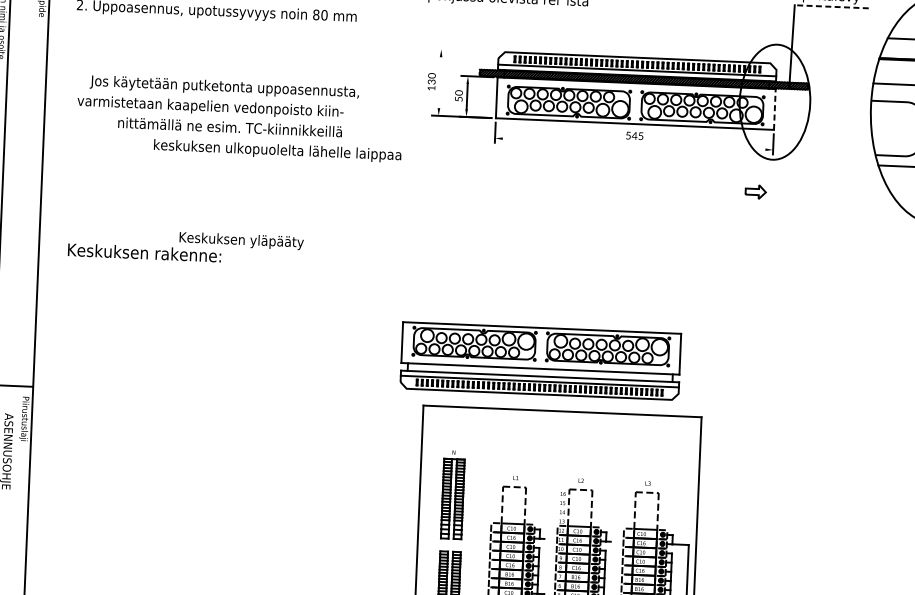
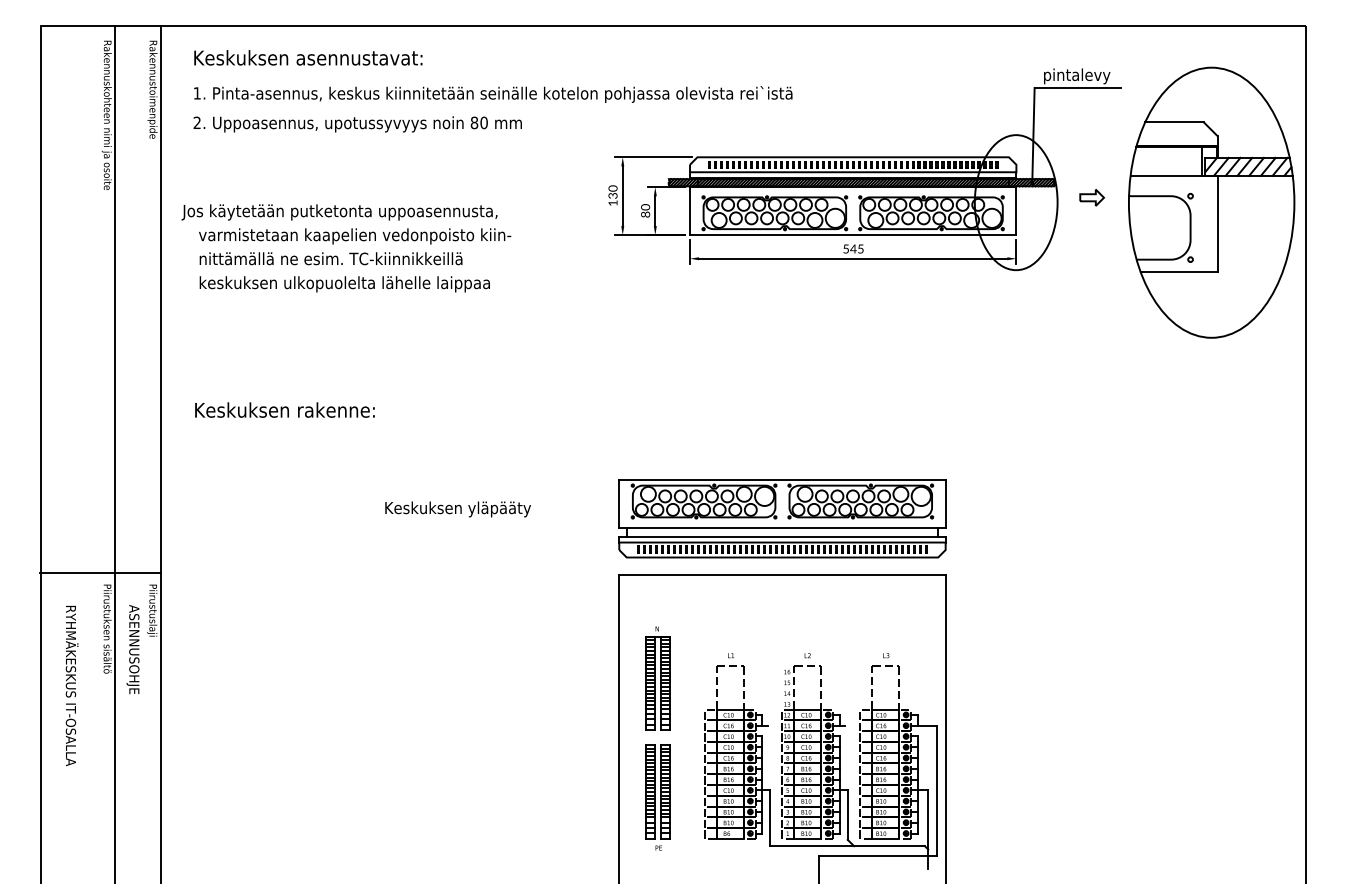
line: (831, 7) -> (1077, 88), dashed -> solid
line: (467, 50) -> (653, 157), added
line: (439, 82) -> (622, 196), added
text: (224, 87) -> (339, 212), moved
text: (458, 99) -> (645, 214), 50 -> 80
line: (774, 109) -> (1016, 211), dashed -> solid
text: (229, 127) -> (330, 258), moved
line: (634, 143) -> (853, 258), added
text: (277, 151) -> (344, 284), moved
part: (756, 191) -> (1092, 197), moved
text: (241, 241) -> (457, 509), moved
part: (540, 361) -> (782, 518), moved

